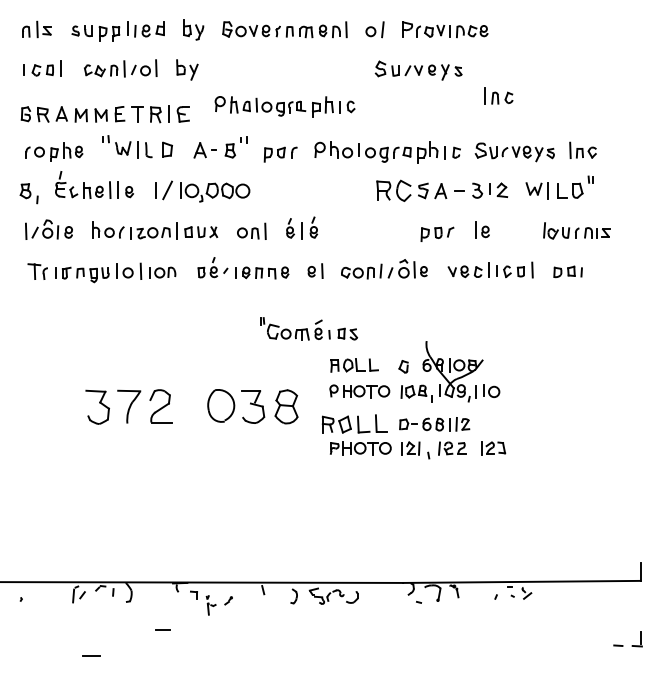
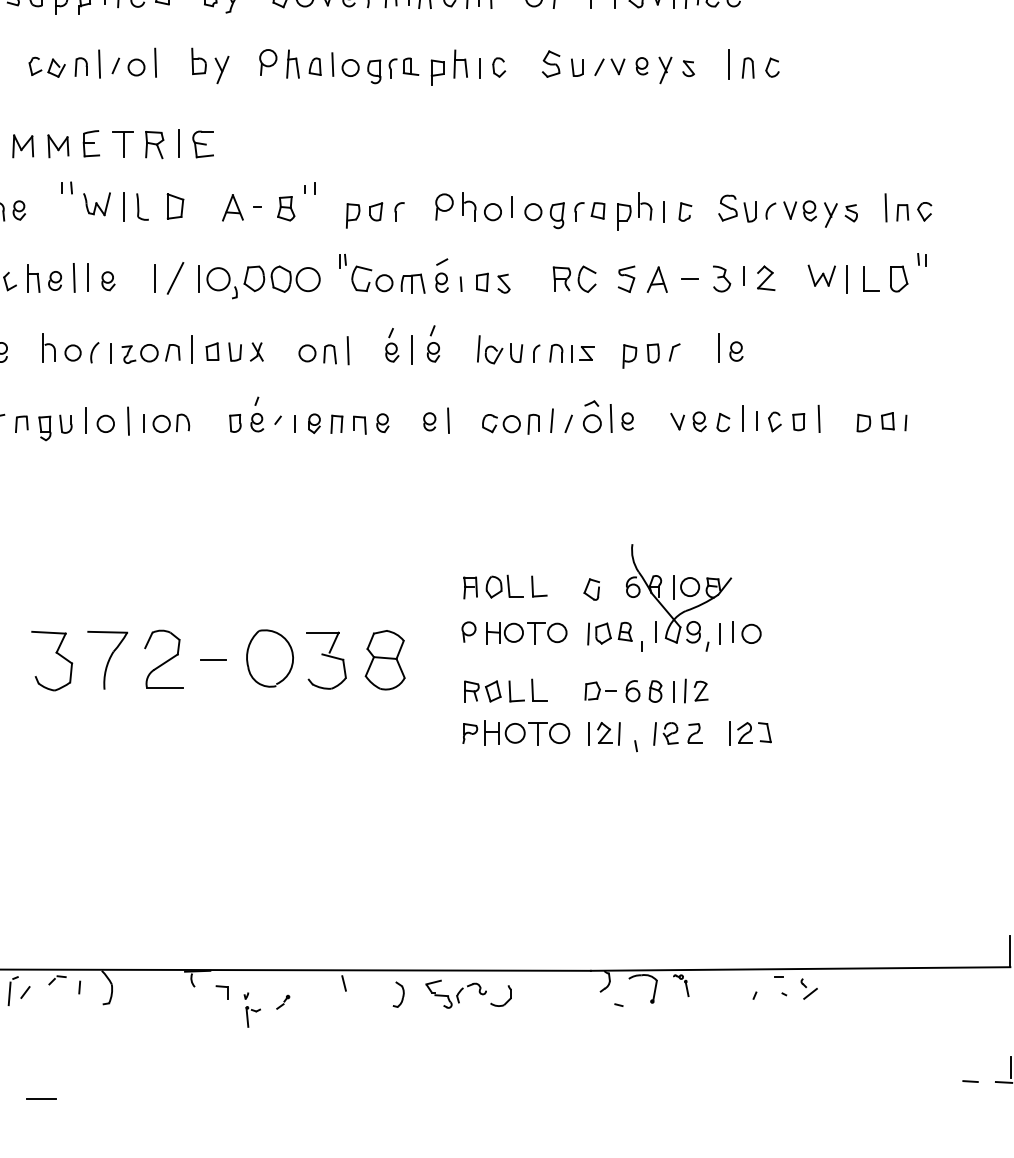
part: (498, 95) -> (753, 63), moved
part: (284, 106) -> (381, 66), moved
part: (393, 190) -> (573, 278), size x0.71
part: (576, 230) -> (535, 349), moved
part: (309, 328) -> (425, 273), moved
part: (354, 424) -> (505, 691), size x0.71
line: (162, 629) -> (212, 659), moved

